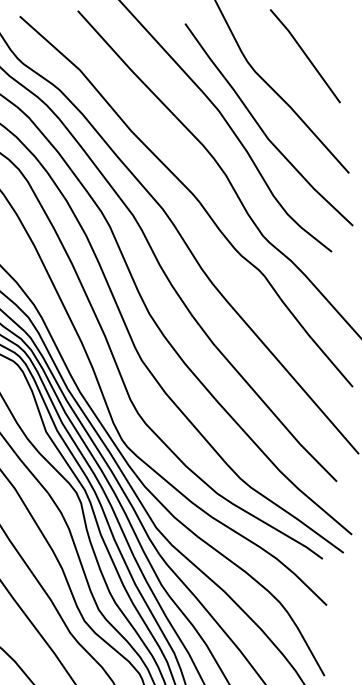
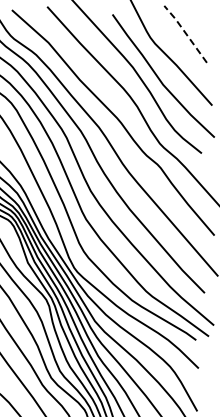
line: (305, 54) -> (185, 33), solid -> dashed

